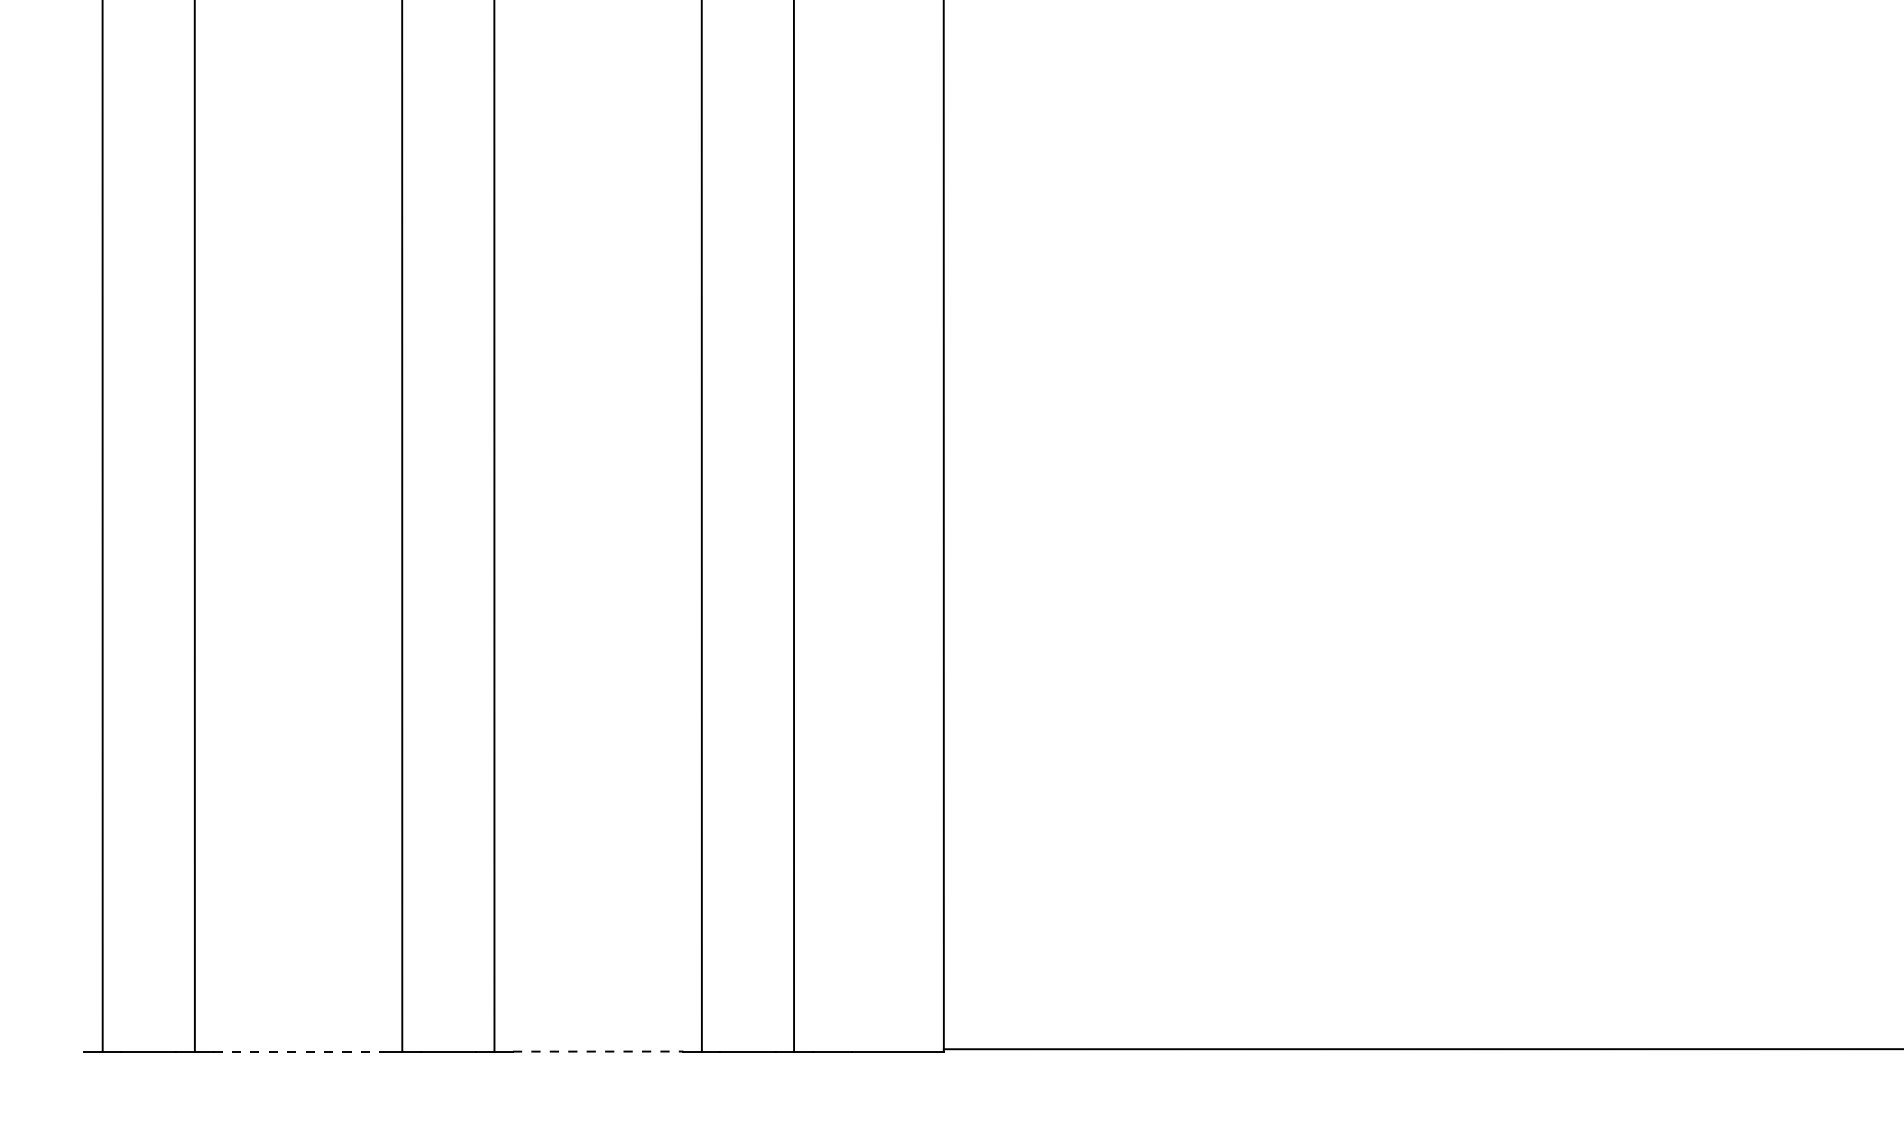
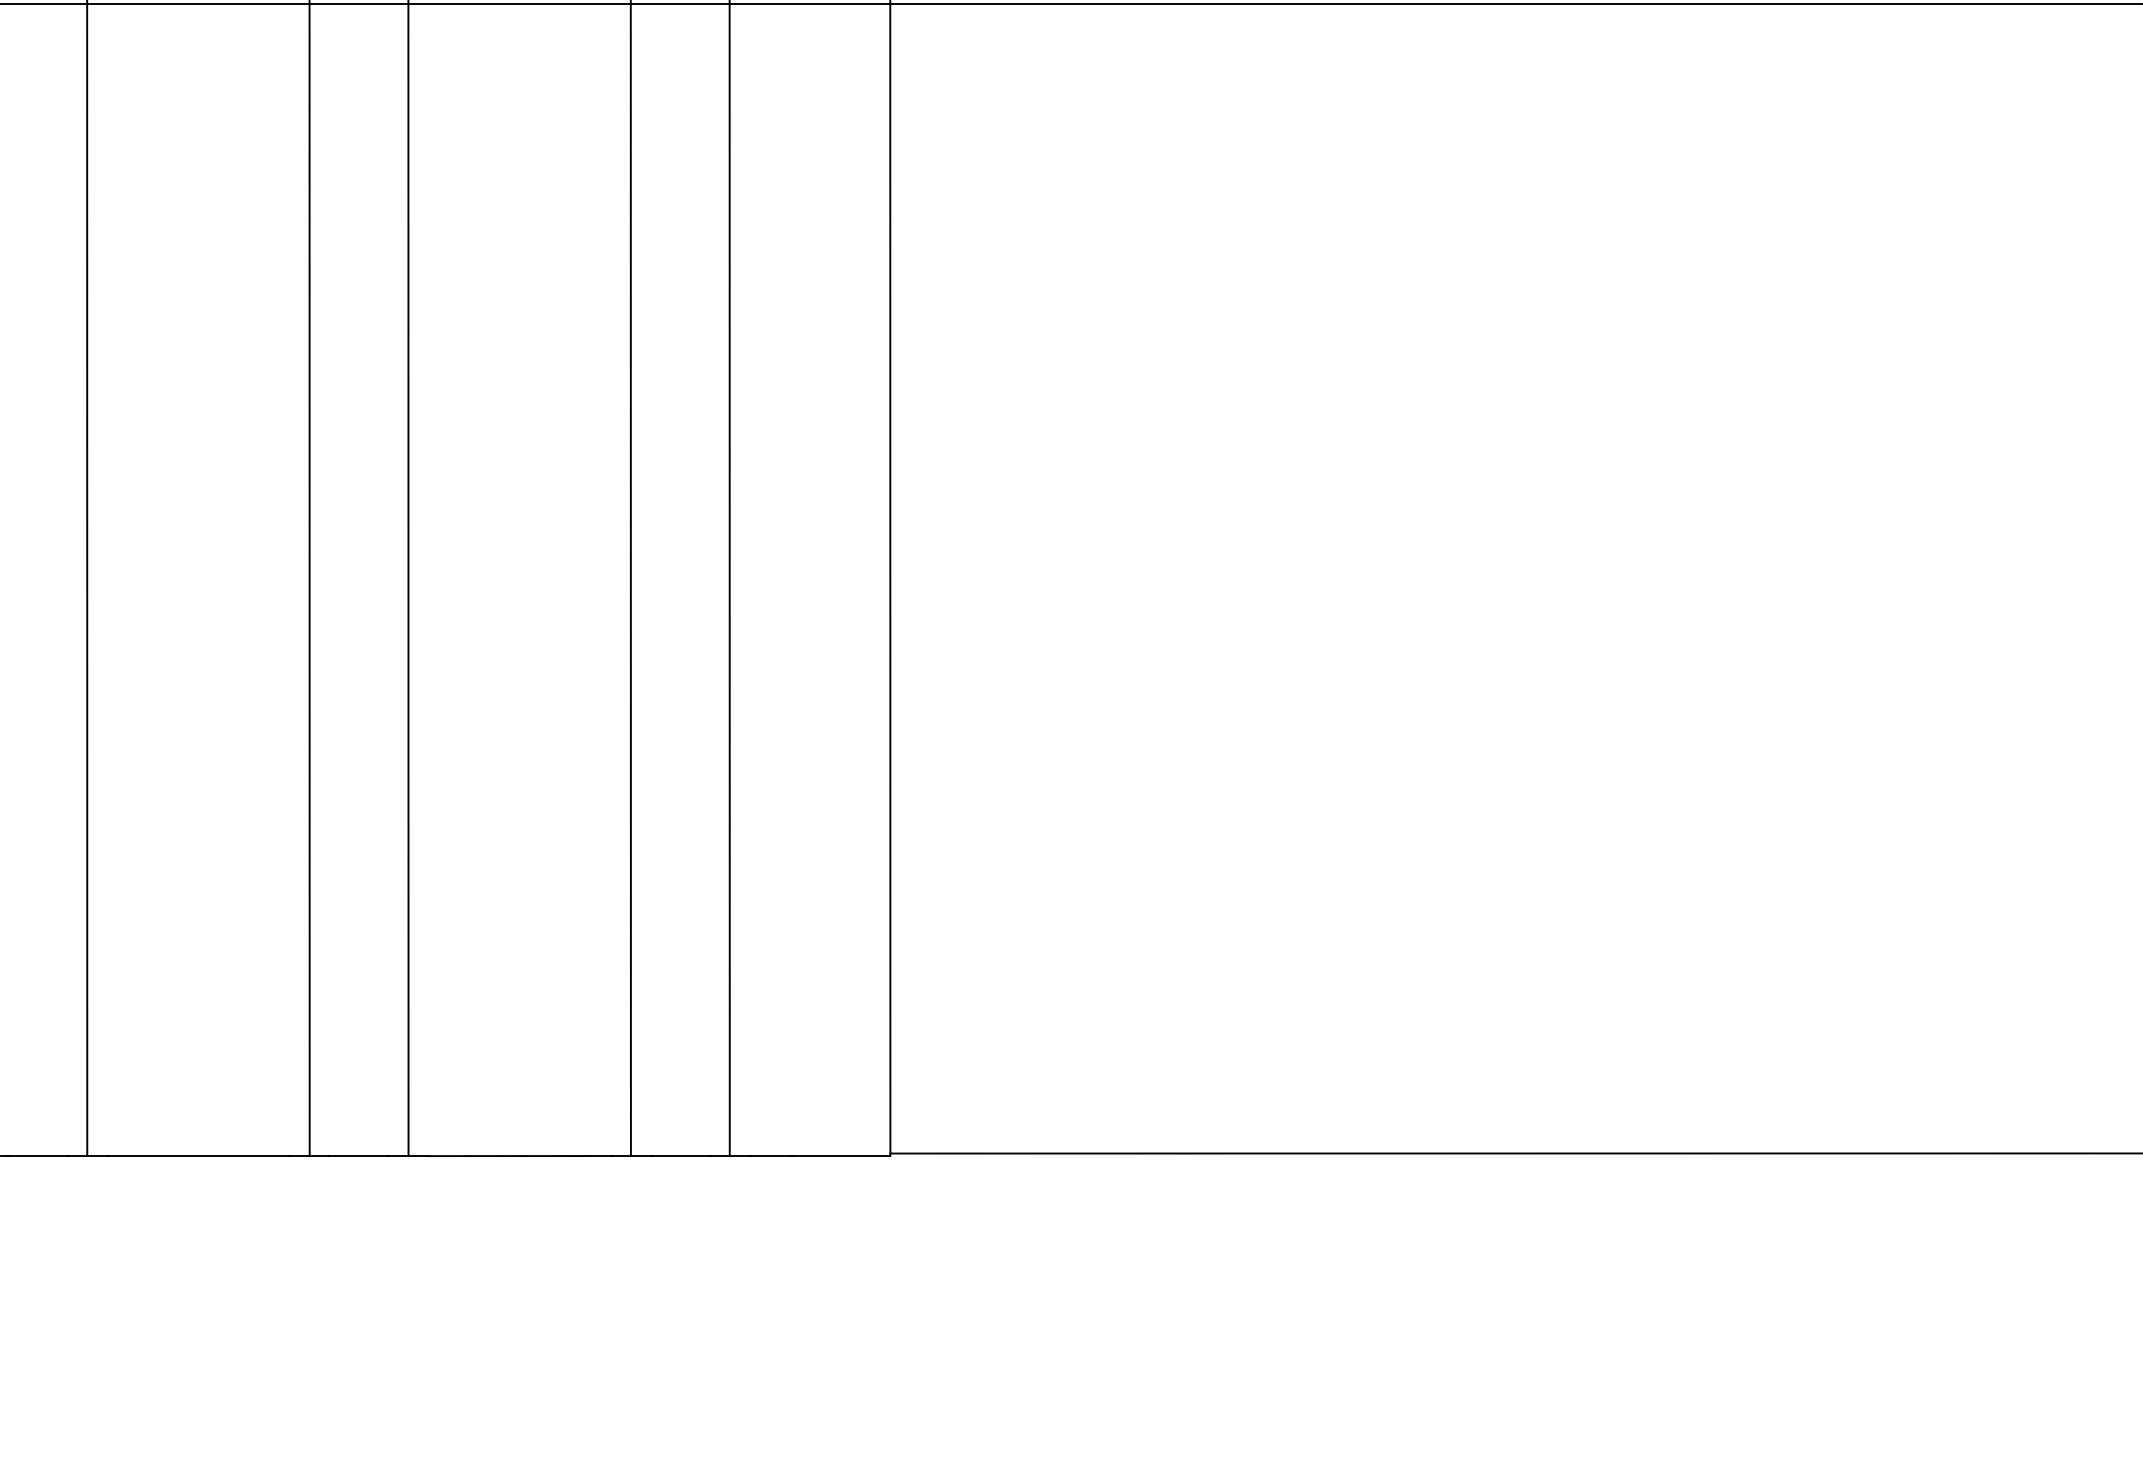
line: (298, 1052) -> (198, 1156), dashed -> solid
line: (598, 1052) -> (520, 1156), dashed -> solid

